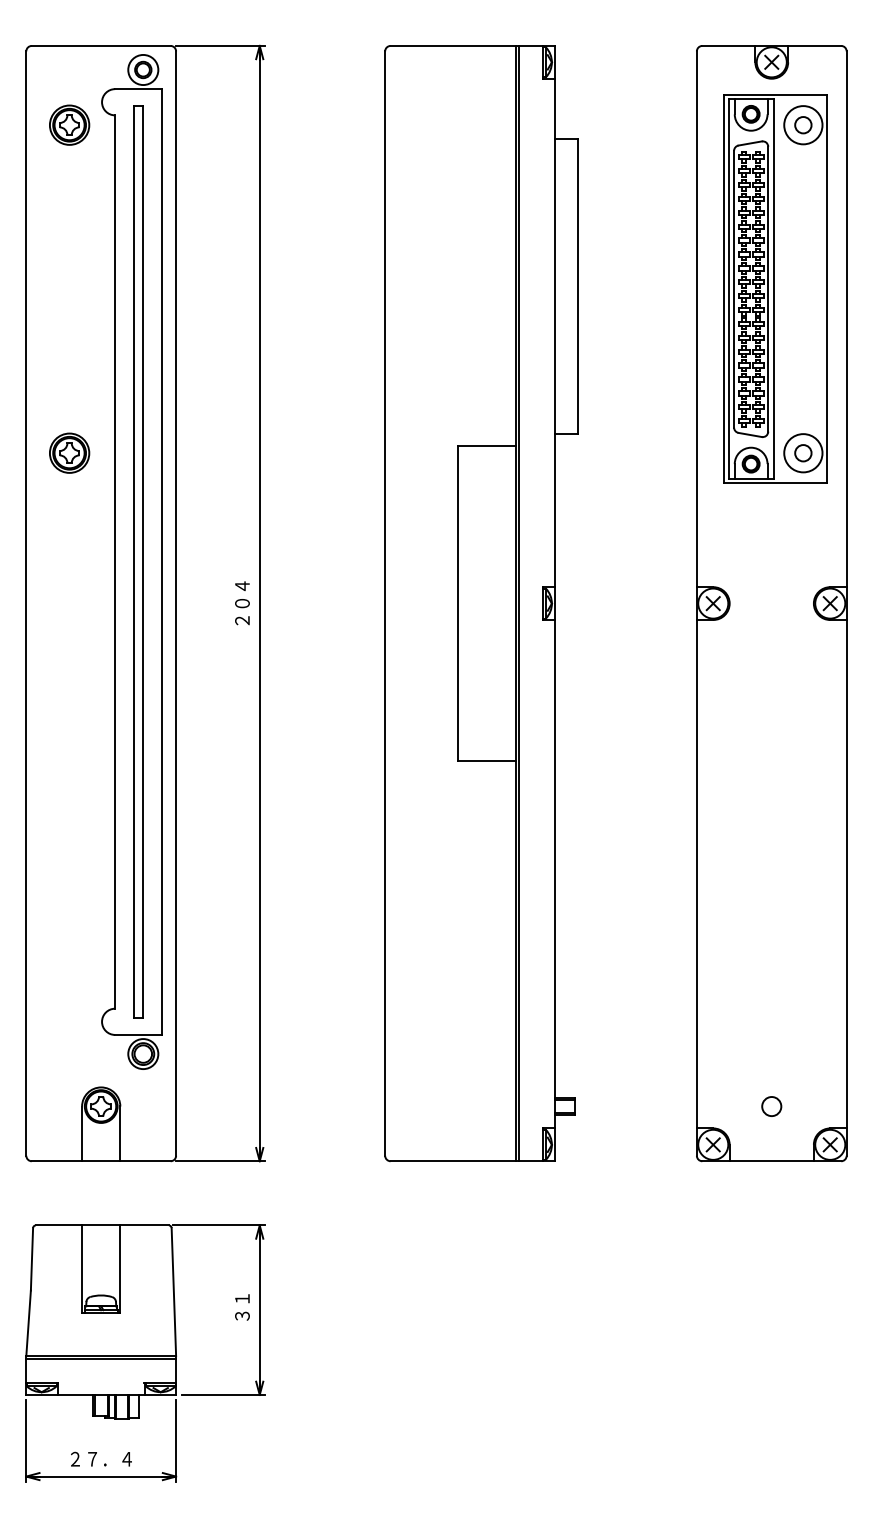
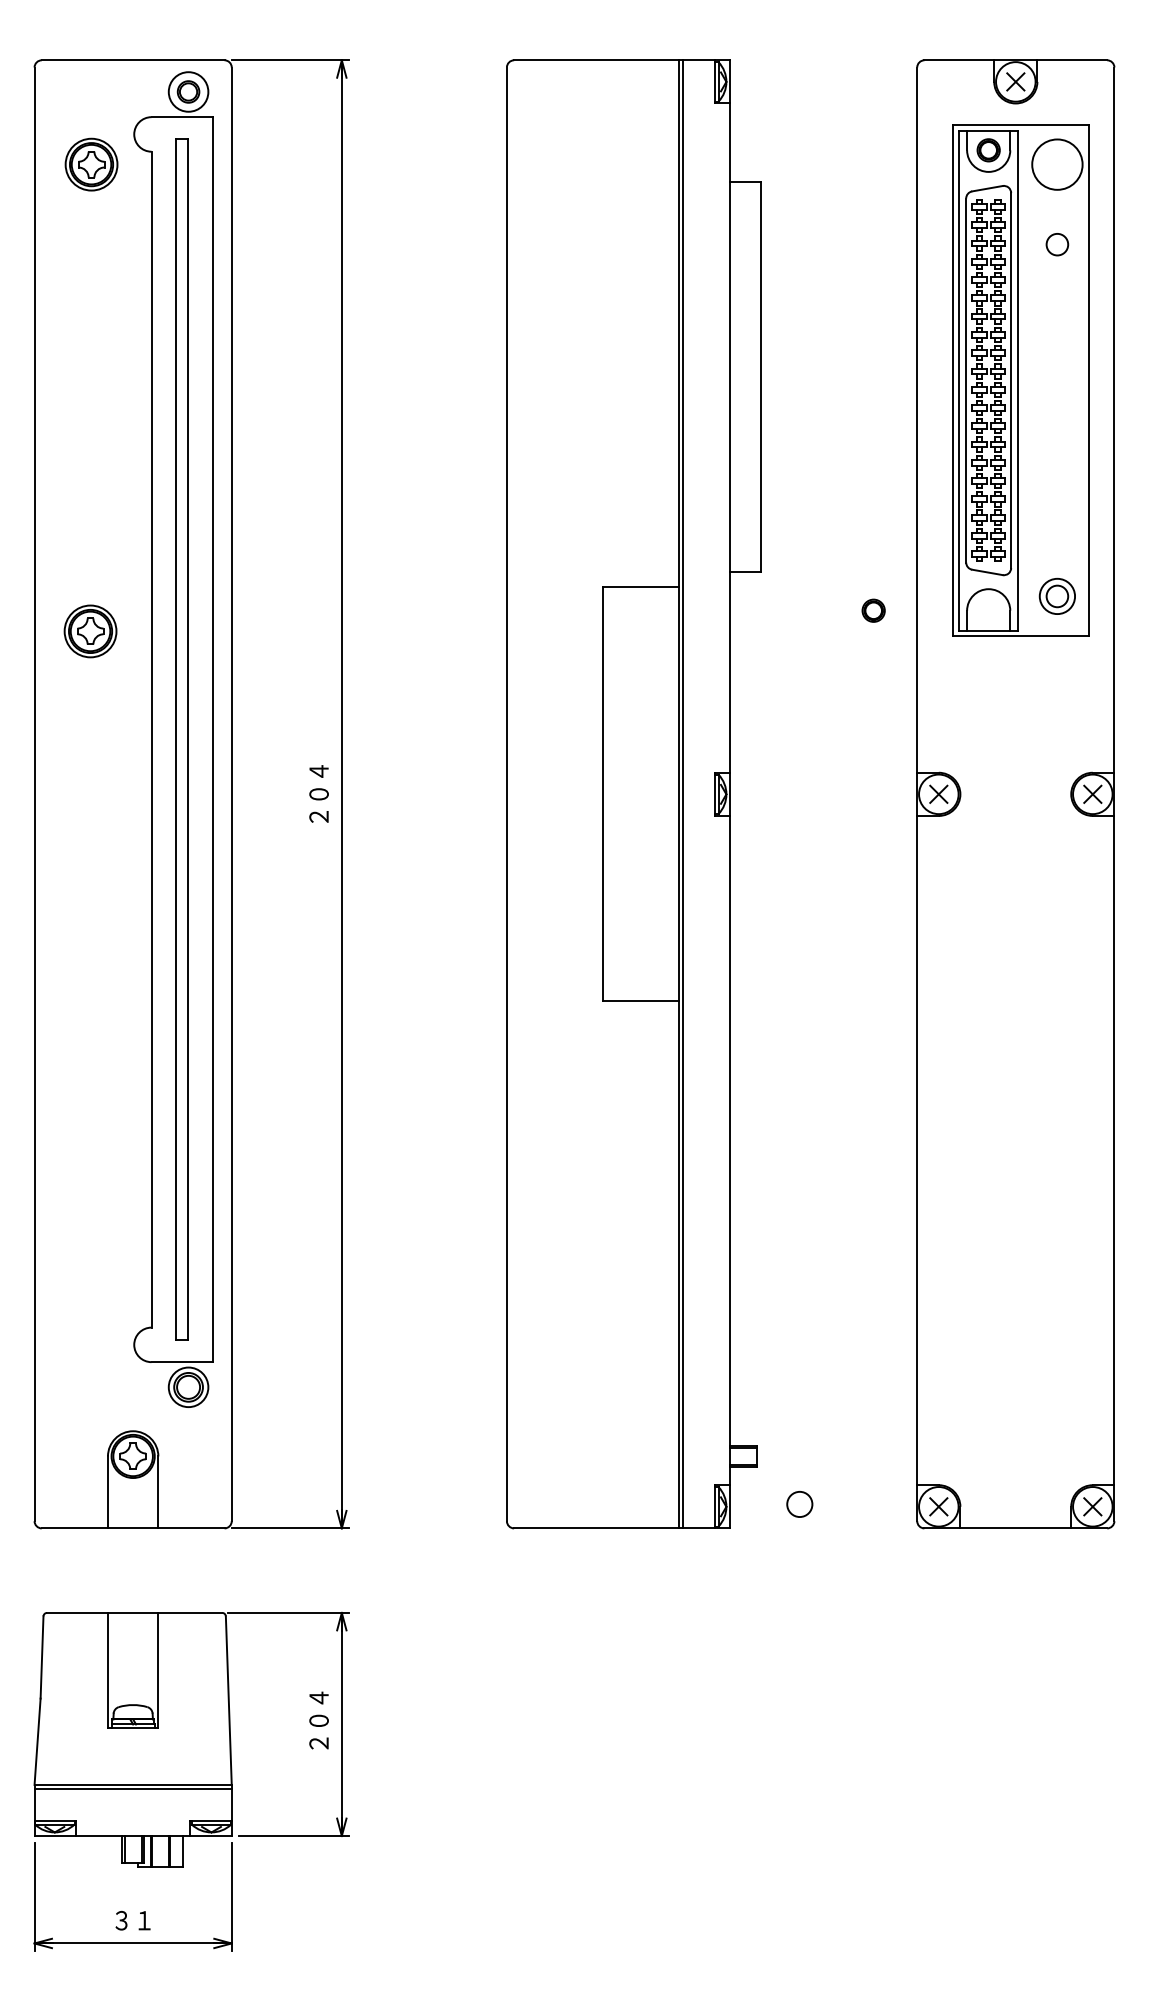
circle: (803, 125) -> (1057, 244), moved
part: (69, 453) -> (90, 631), moved
circle: (803, 453) -> (1057, 596), size x0.7
part: (751, 463) -> (873, 610), moved
circle: (771, 1106) -> (799, 1504), moved
text: (242, 1307) -> (318, 1720), ３１ -> ２０４
text: (101, 1459) -> (133, 1920), ２７．４ -> ３１

